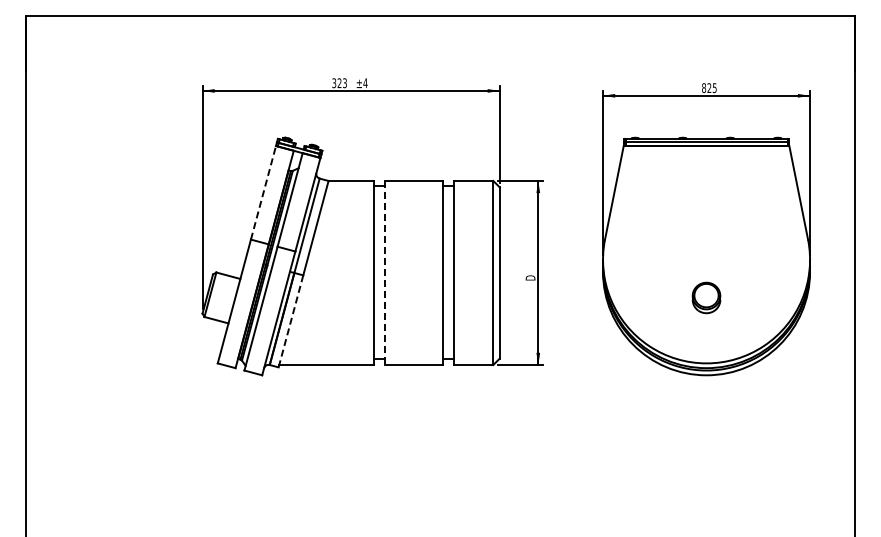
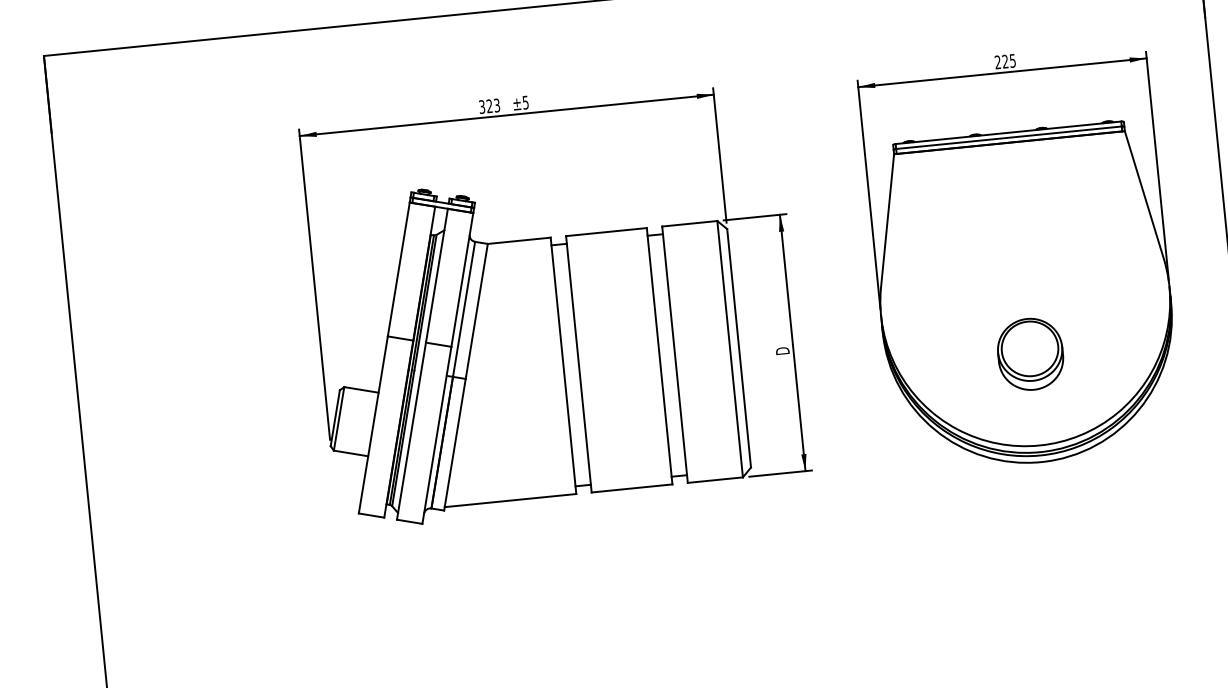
text: (365, 83) -> (525, 103), ±4 -> ±5
text: (704, 87) -> (998, 61), 825 -> 225
line: (263, 192) -> (398, 269), dashed -> solid
line: (384, 273) -> (578, 365), dashed -> solid
part: (706, 297) -> (1030, 353), size x1.67
line: (290, 321) -> (454, 444), dashed -> solid

